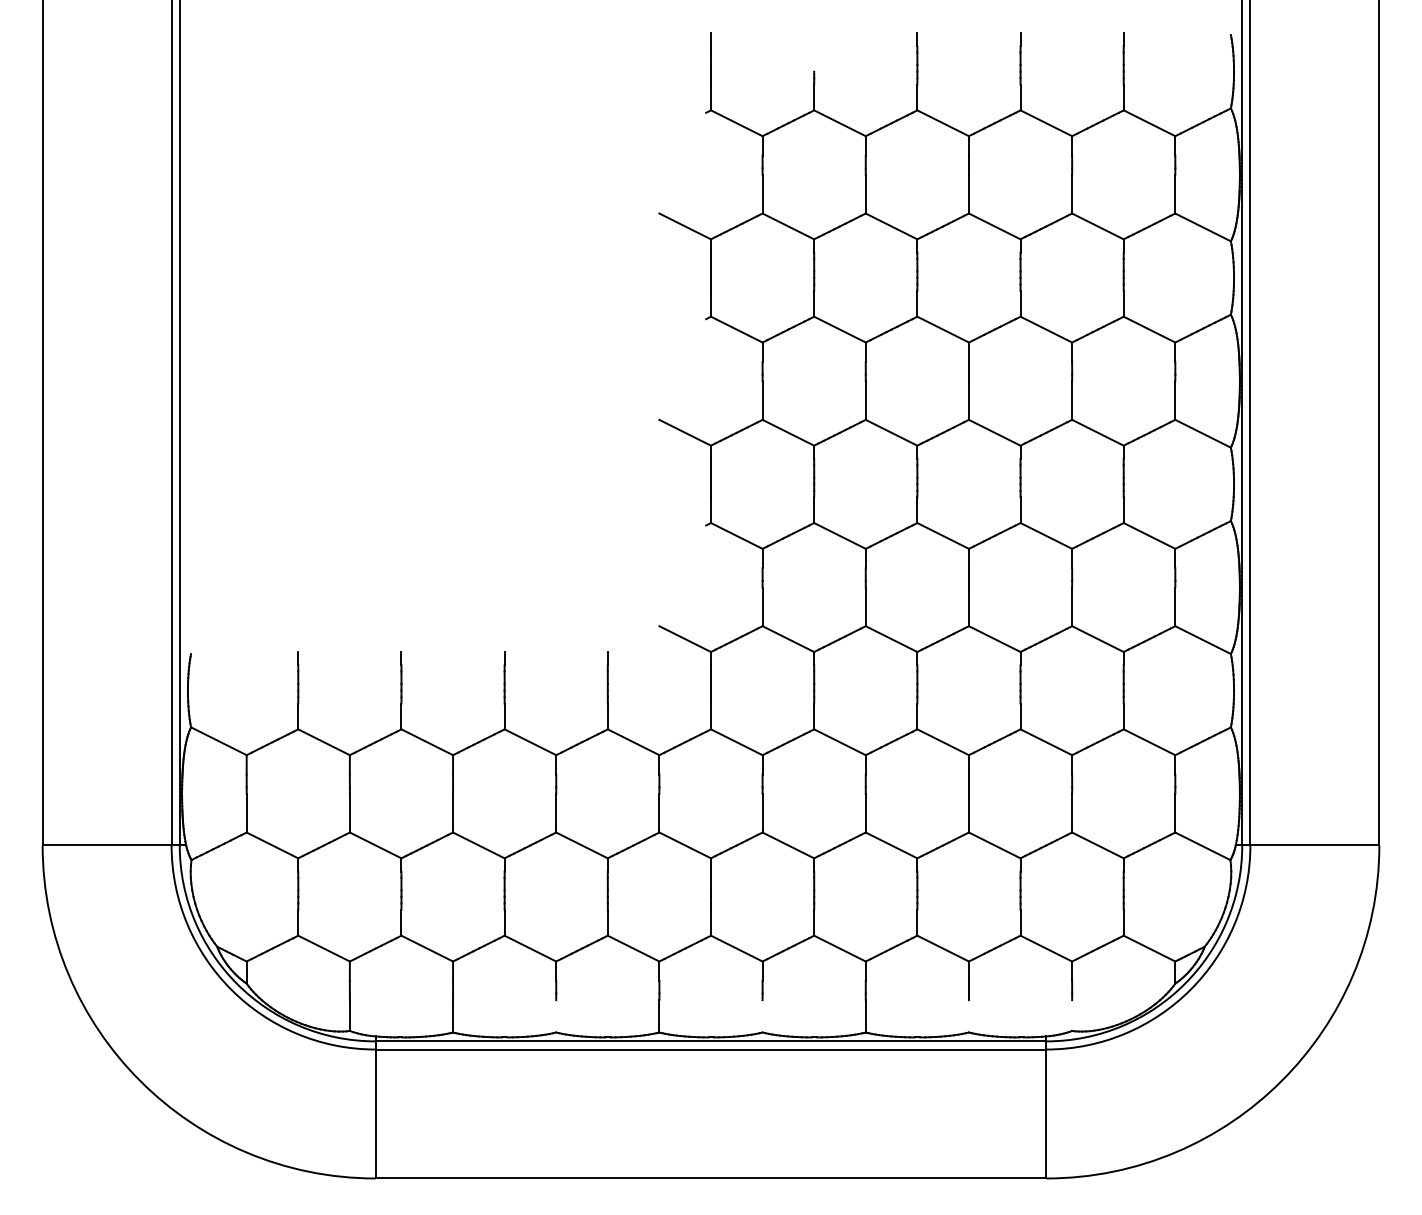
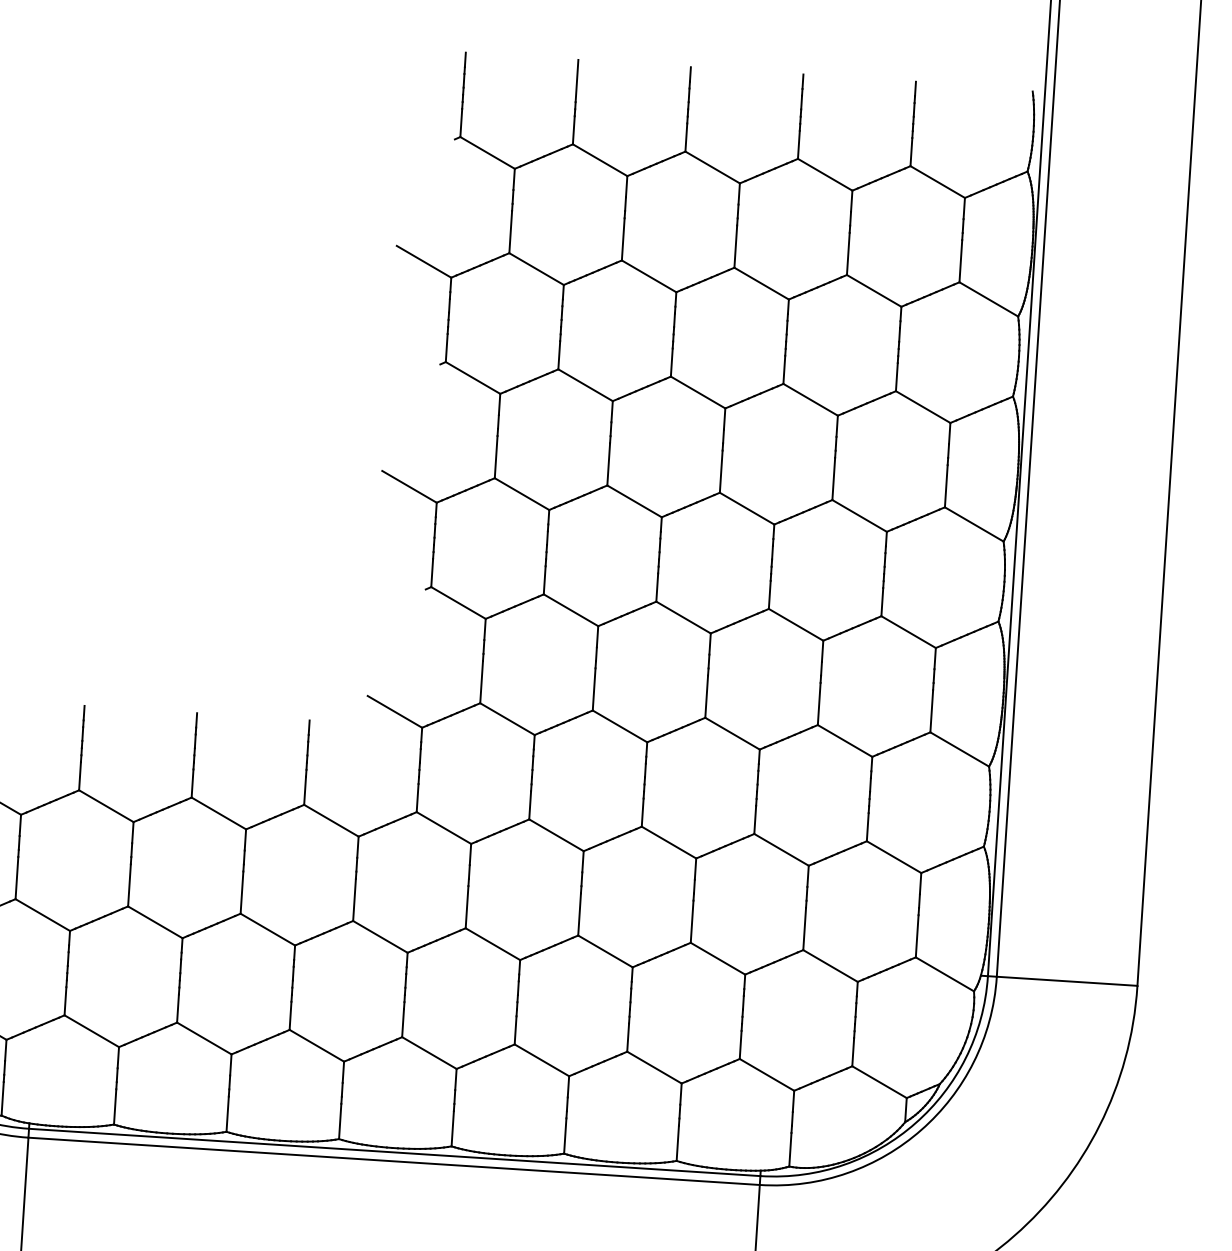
line: (814, 52) -> (577, 81), added
line: (1072, 1015) -> (790, 1149), added
line: (556, 1016) -> (227, 1114), added
line: (762, 1016) -> (452, 1128), added
line: (968, 1016) -> (677, 1143), added

